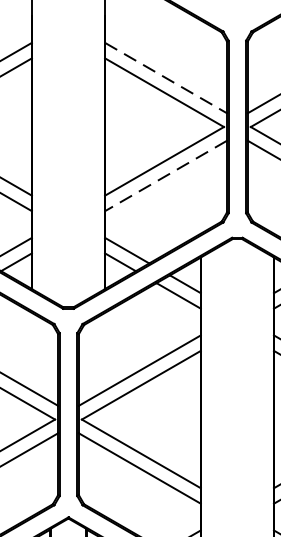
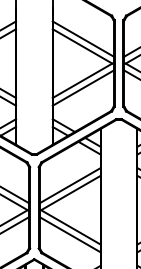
line: (166, 78) -> (83, 39), dashed -> solid
line: (164, 176) -> (82, 88), dashed -> solid

